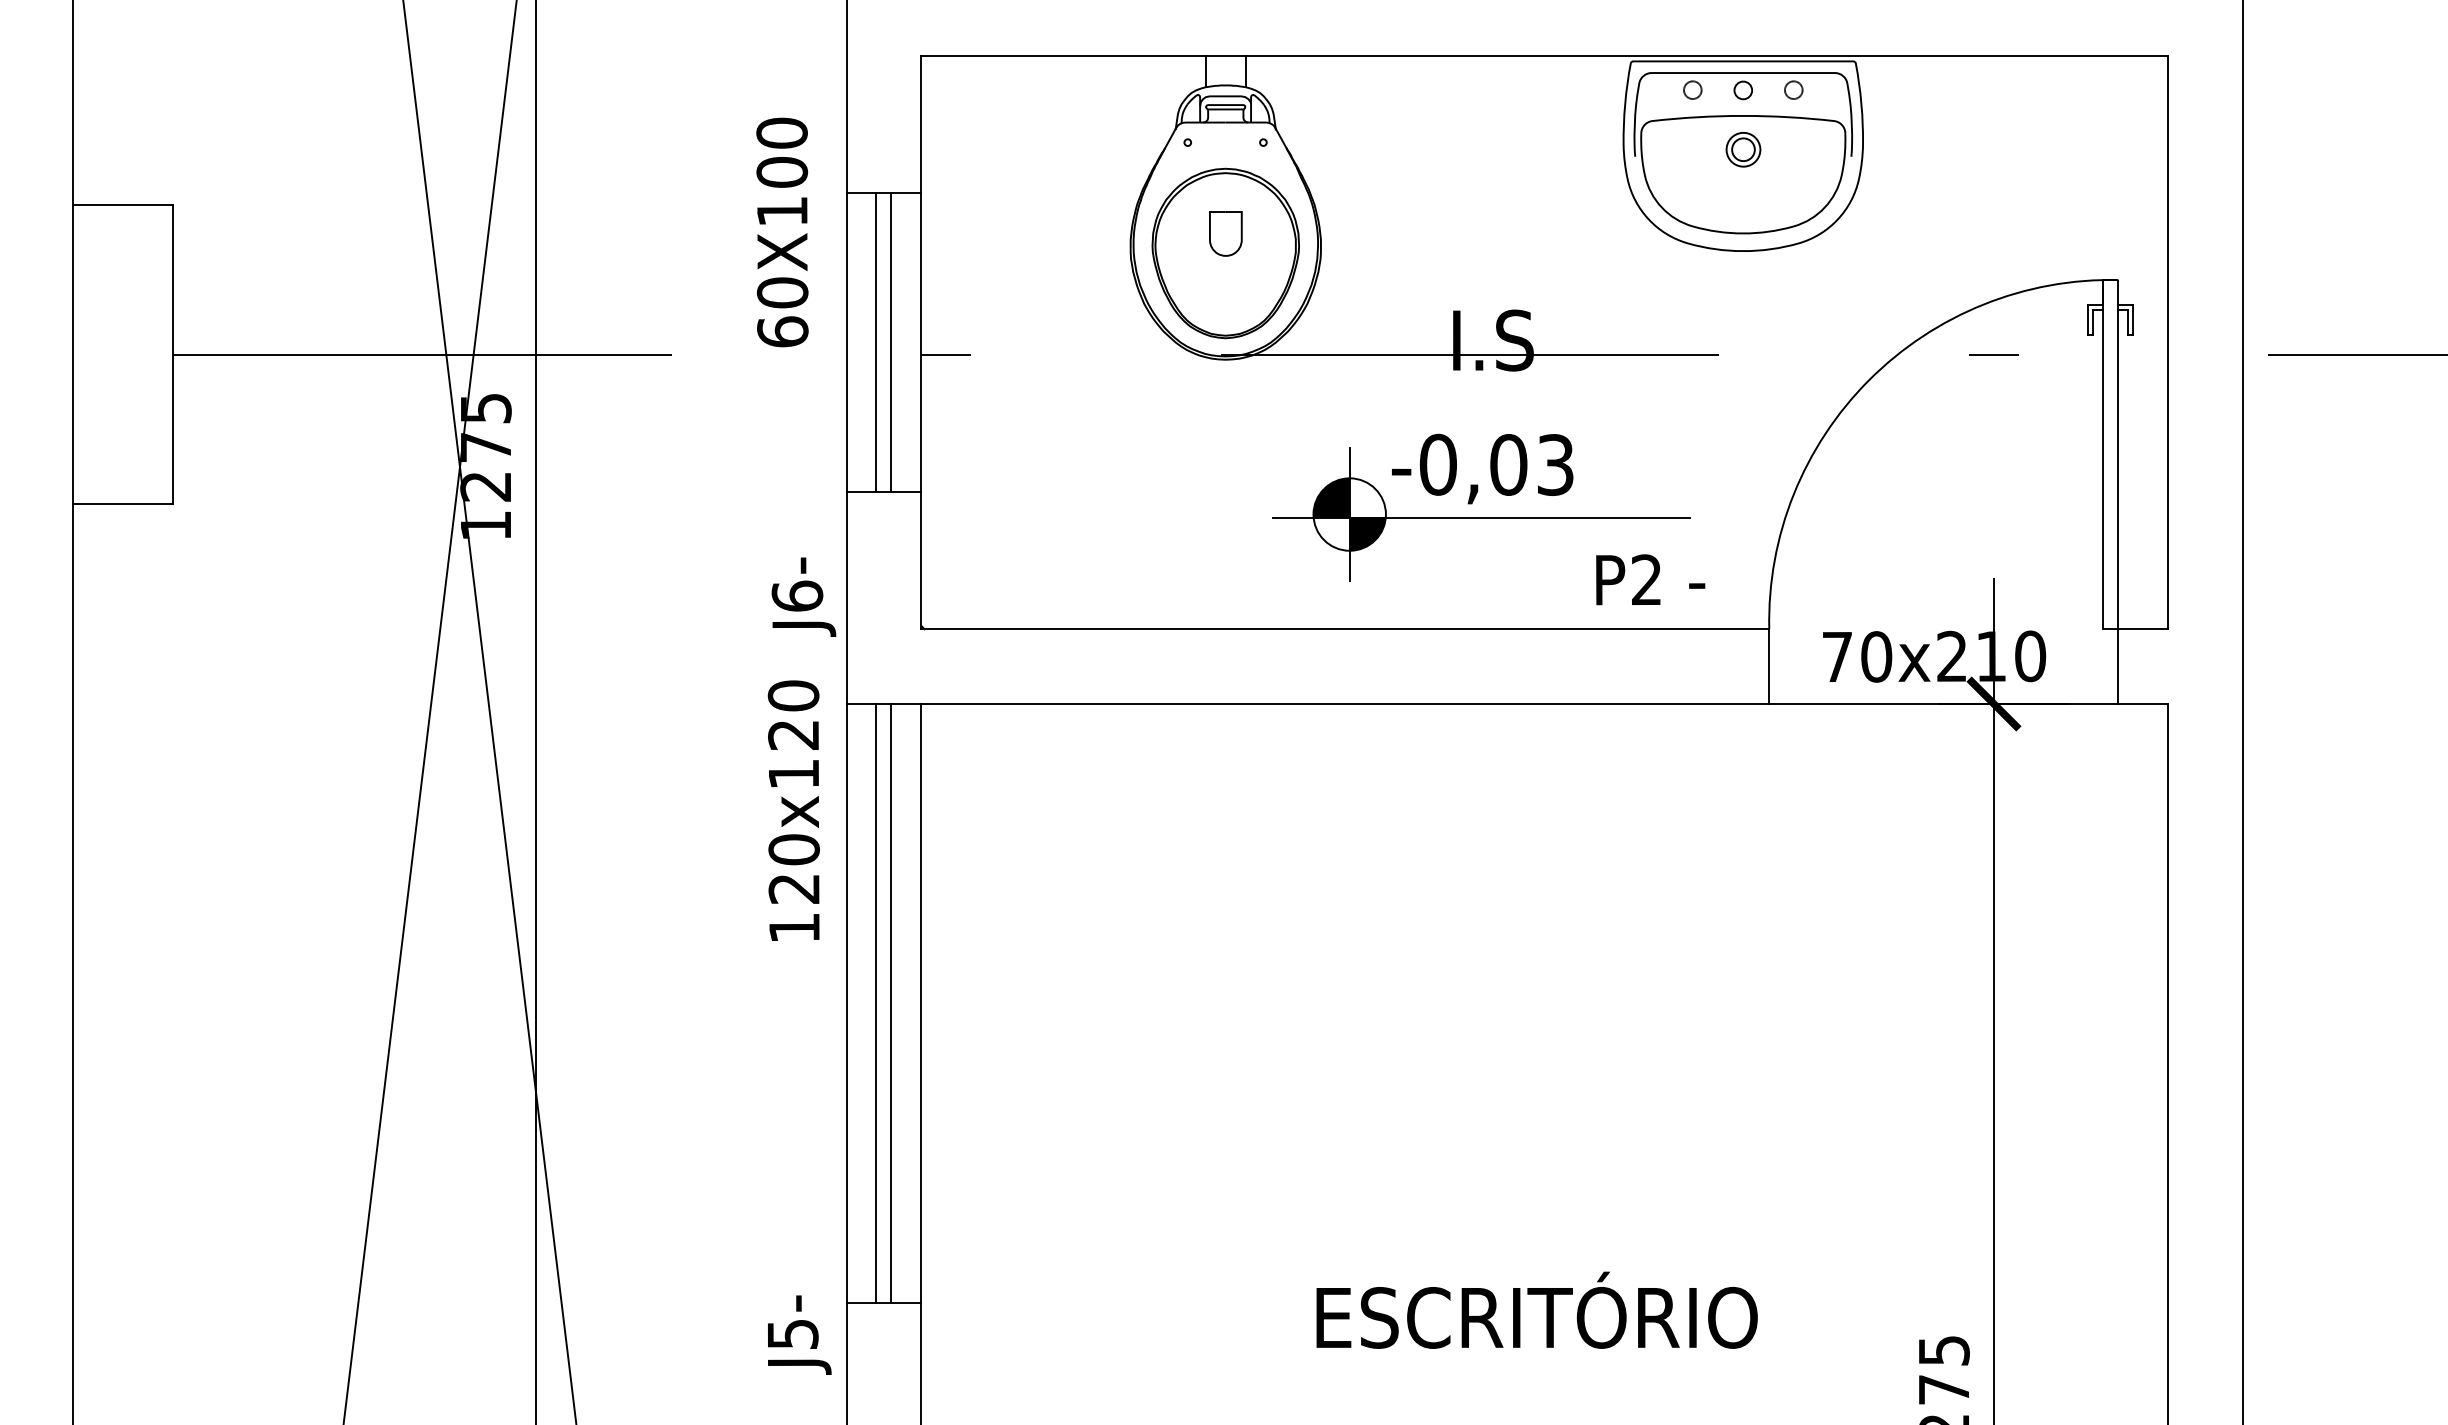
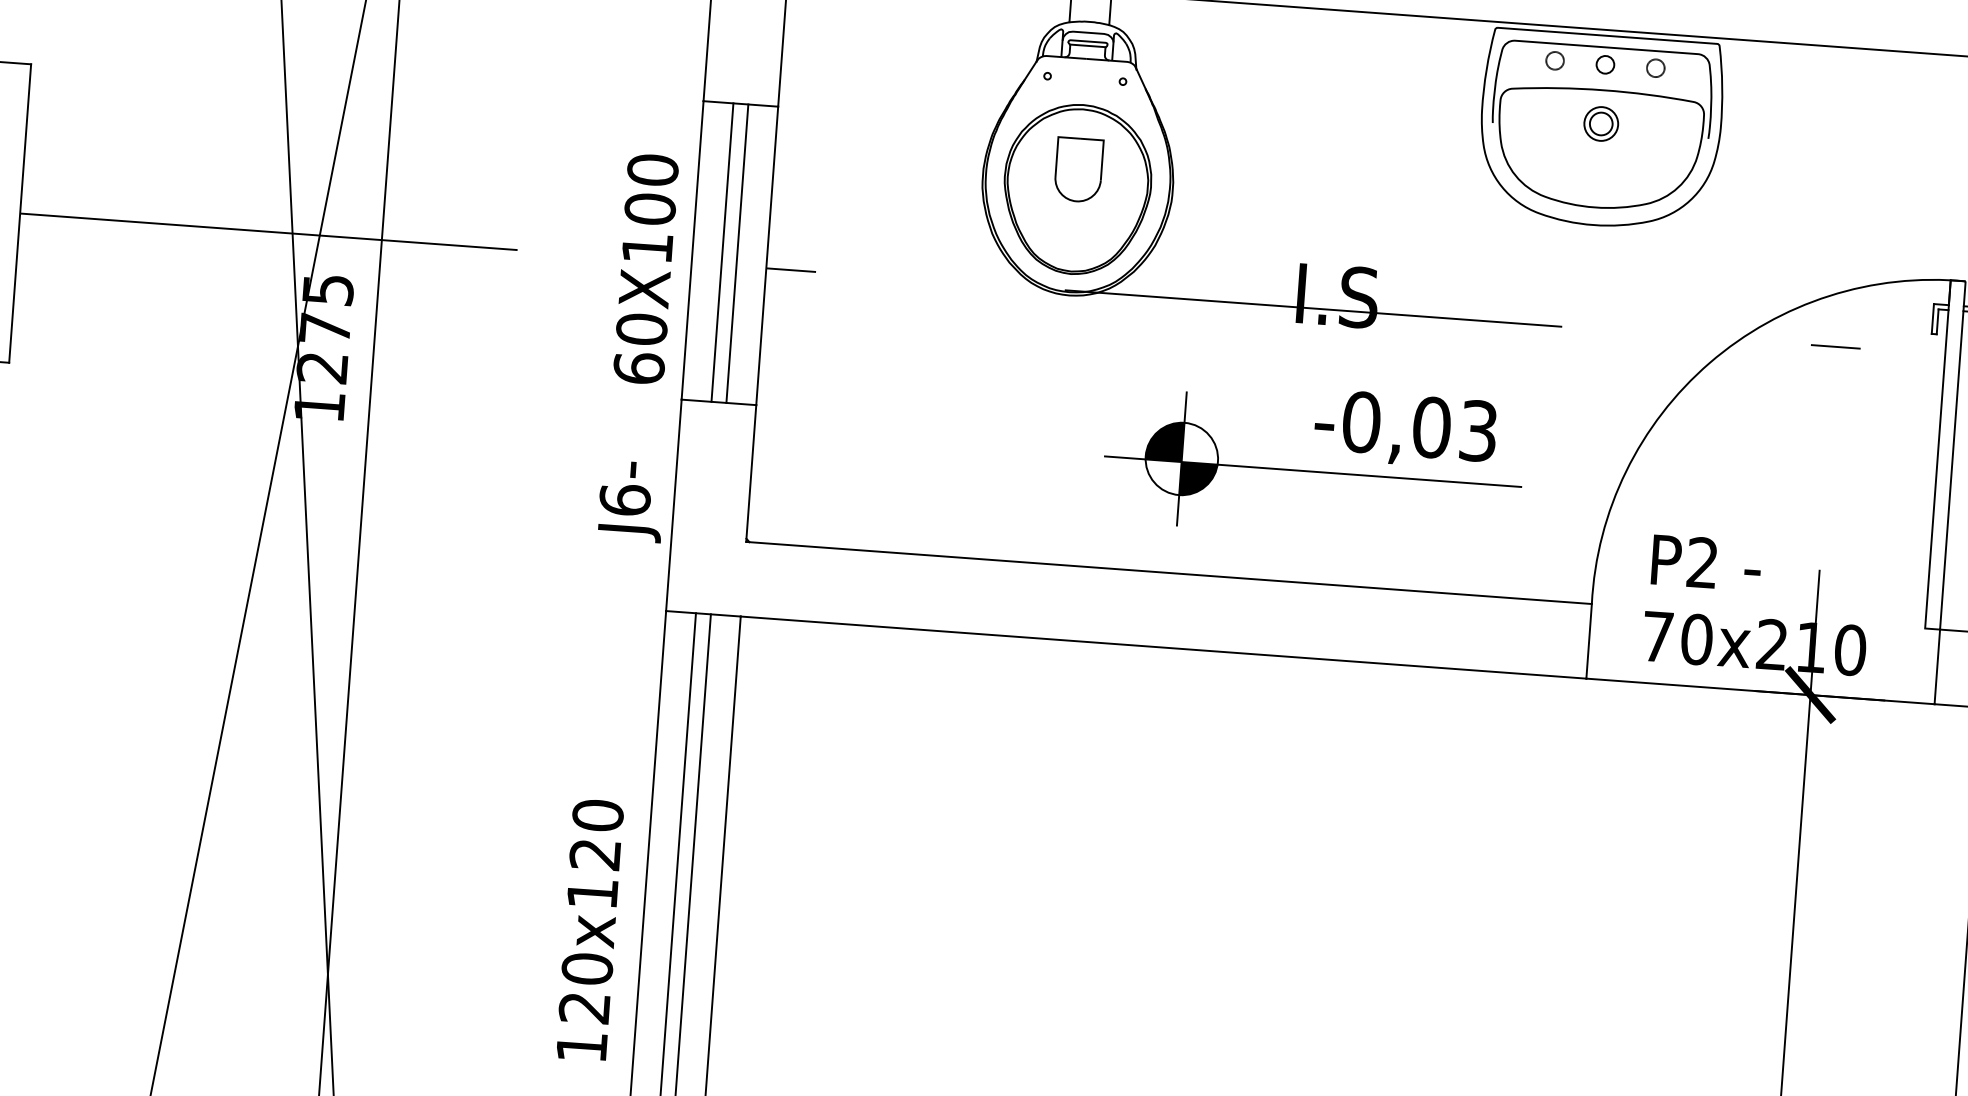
text: (782, 232) -> (646, 269), moved
part: (1225, 233) -> (1078, 169), size x1.43
text: (1482, 468) -> (1405, 429), moved
text: (1650, 579) -> (1706, 562), moved
text: (793, 810) -> (589, 929), moved

